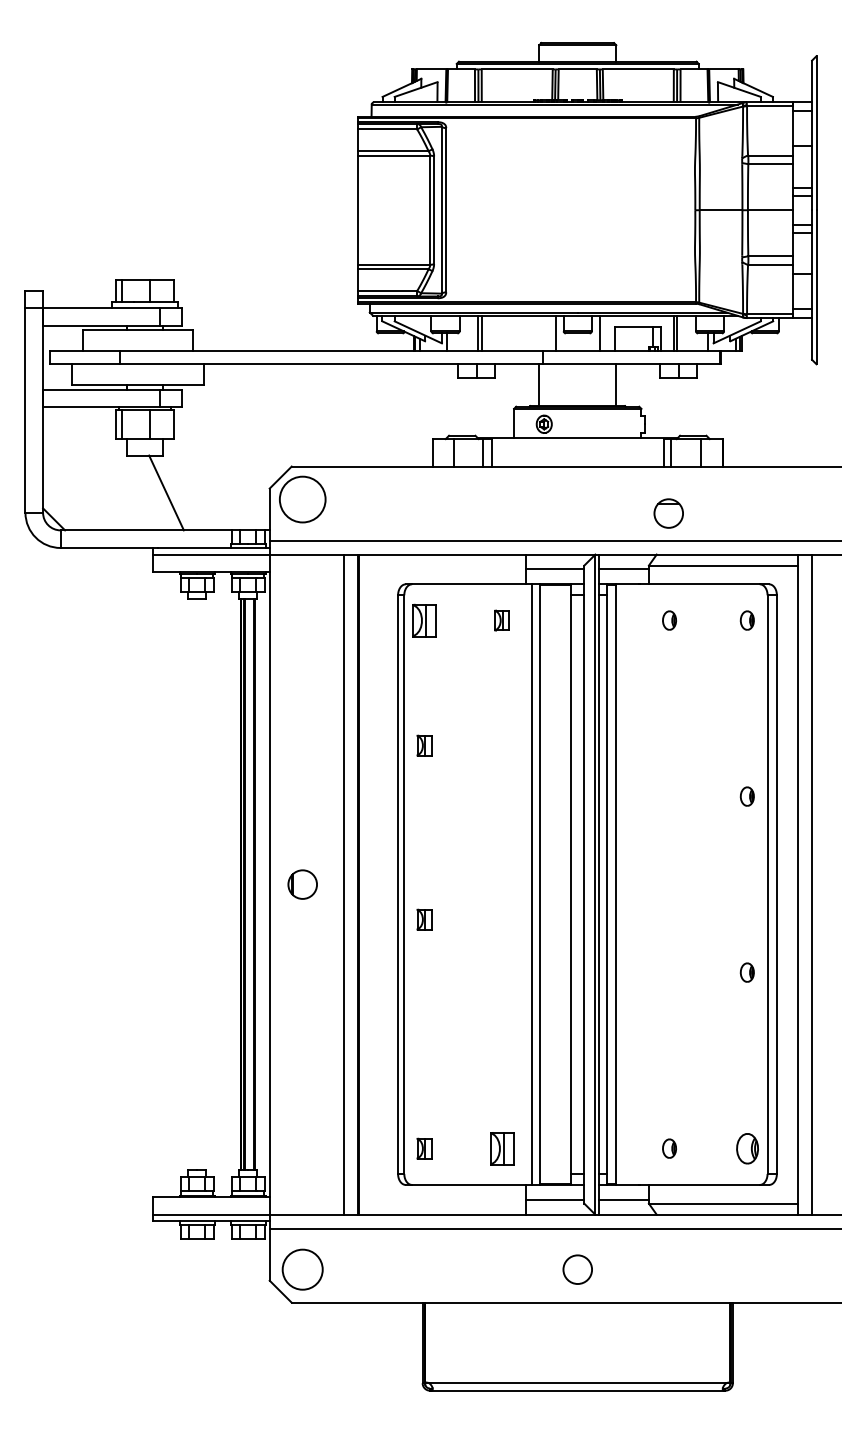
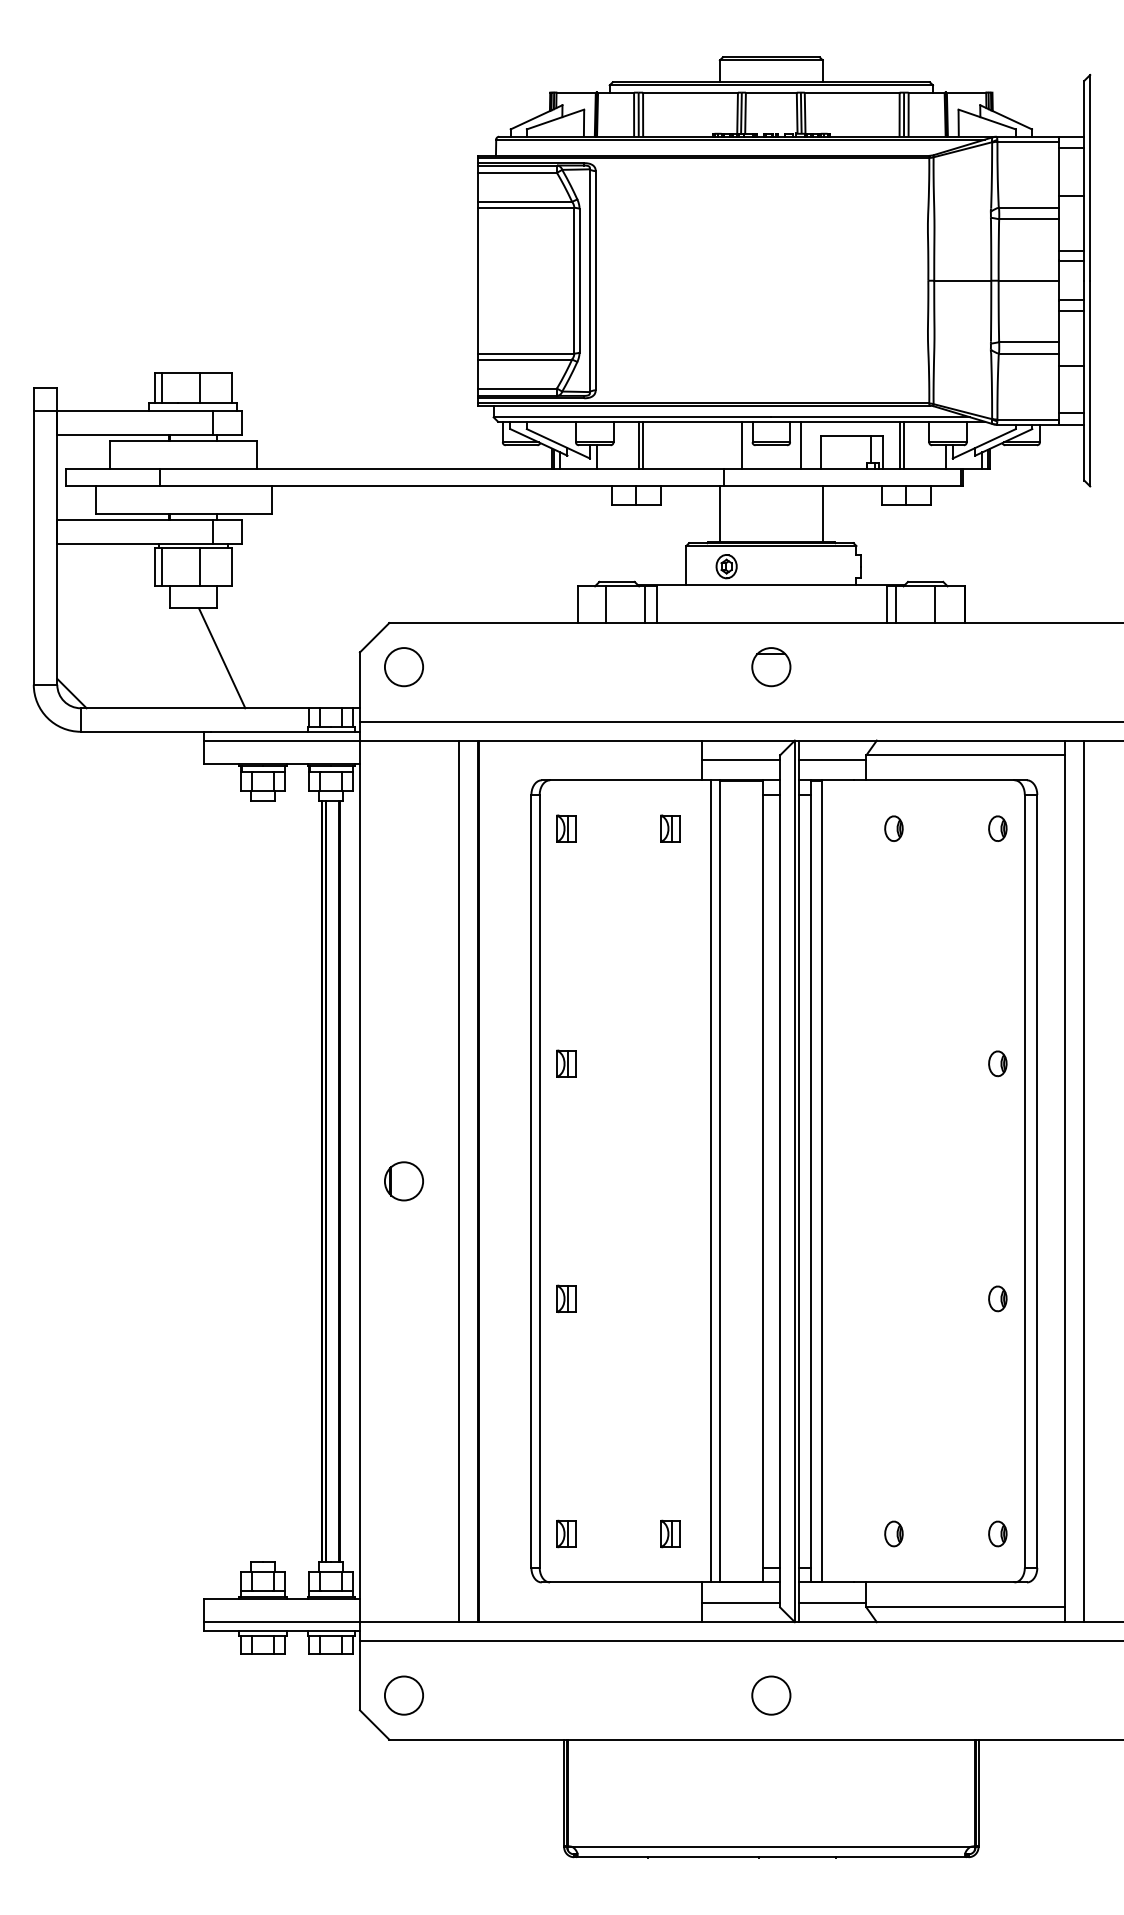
circle: (302, 499) -> (403, 667), size x0.62
part: (668, 513) -> (771, 667), moved
part: (424, 620) -> (566, 828), size x0.62
part: (424, 745) -> (566, 1063), moved
part: (424, 919) -> (566, 1298), moved
part: (501, 1148) -> (669, 1533), size x0.62
part: (746, 1148) -> (996, 1533), size x0.62
circle: (302, 1269) -> (403, 1695), size x0.71

